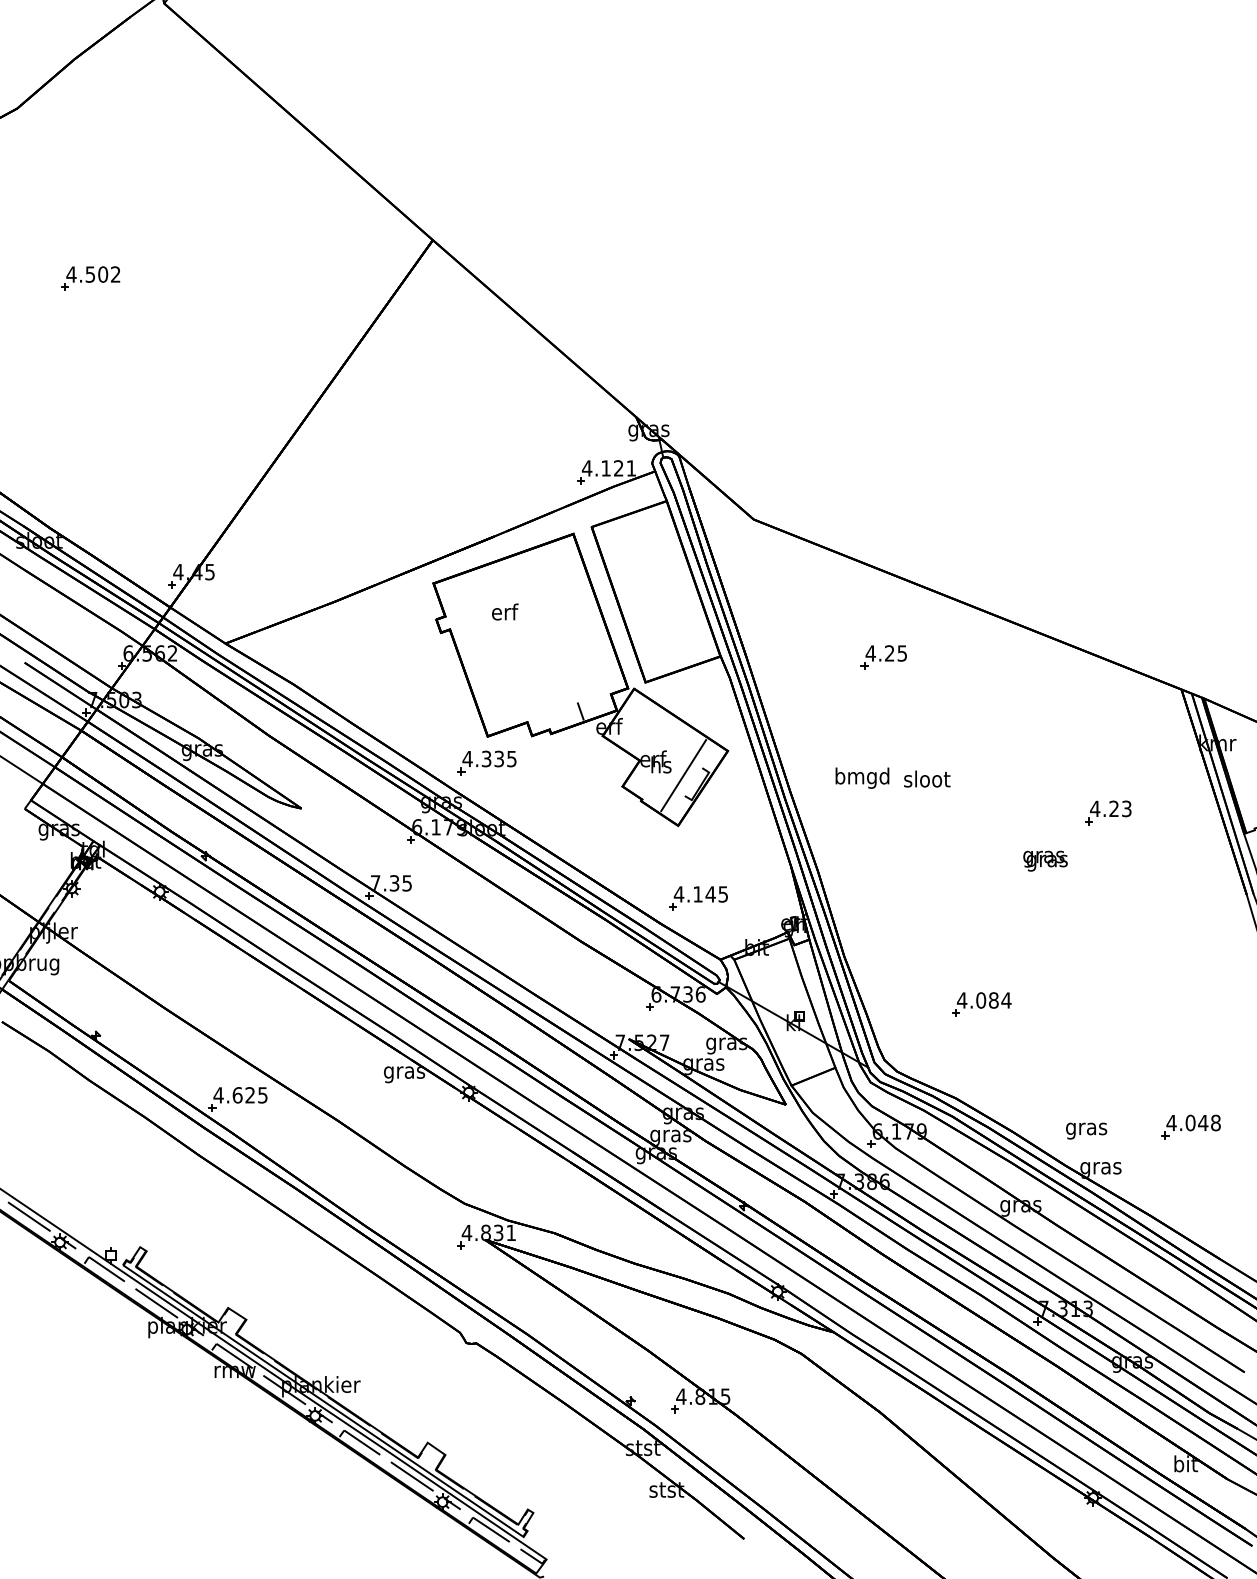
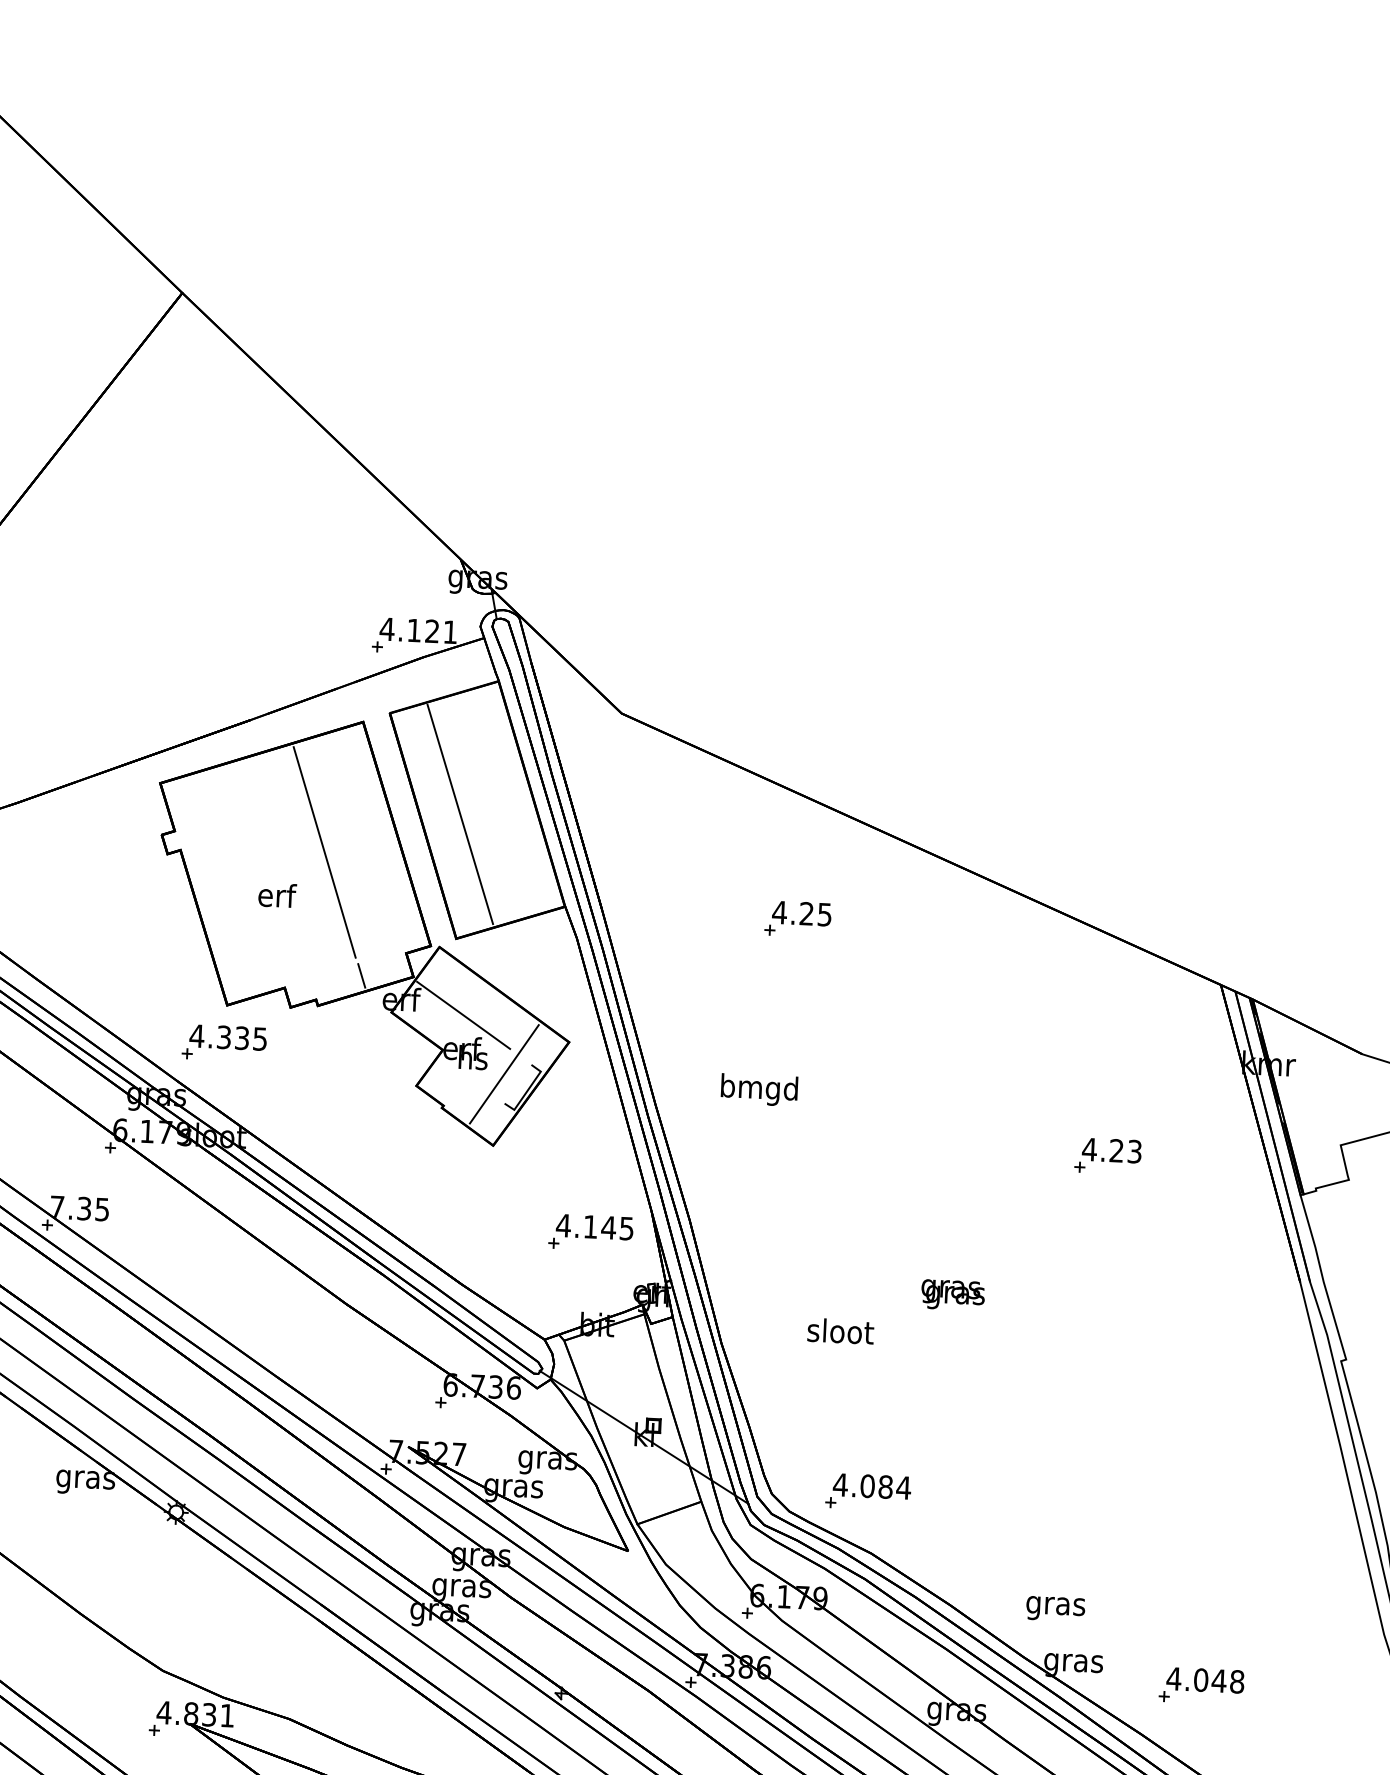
line: (643, 594) -> (459, 813), added
text: (505, 611) -> (277, 894), moved
line: (550, 625) -> (324, 851), added
line: (652, 735) -> (462, 1014), added
text: (927, 778) -> (841, 1330), moved
text: (1045, 860) -> (953, 1294), moved
part: (698, 898) -> (591, 1232), moved
part: (981, 1004) -> (867, 1491), moved
part: (1190, 1126) -> (1200, 1685), moved

